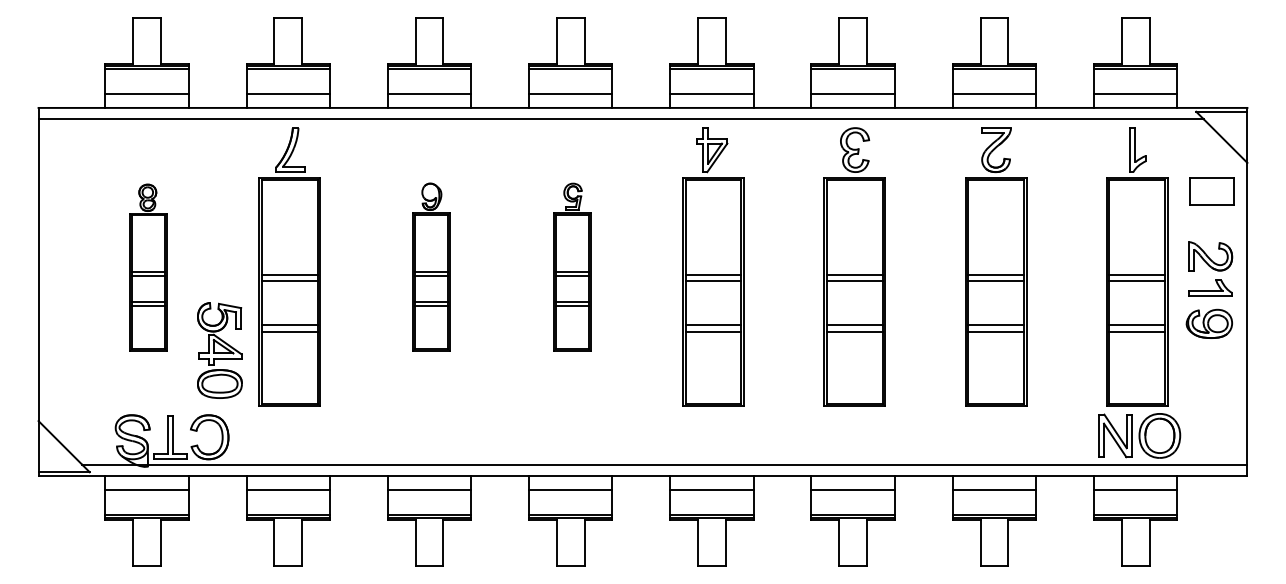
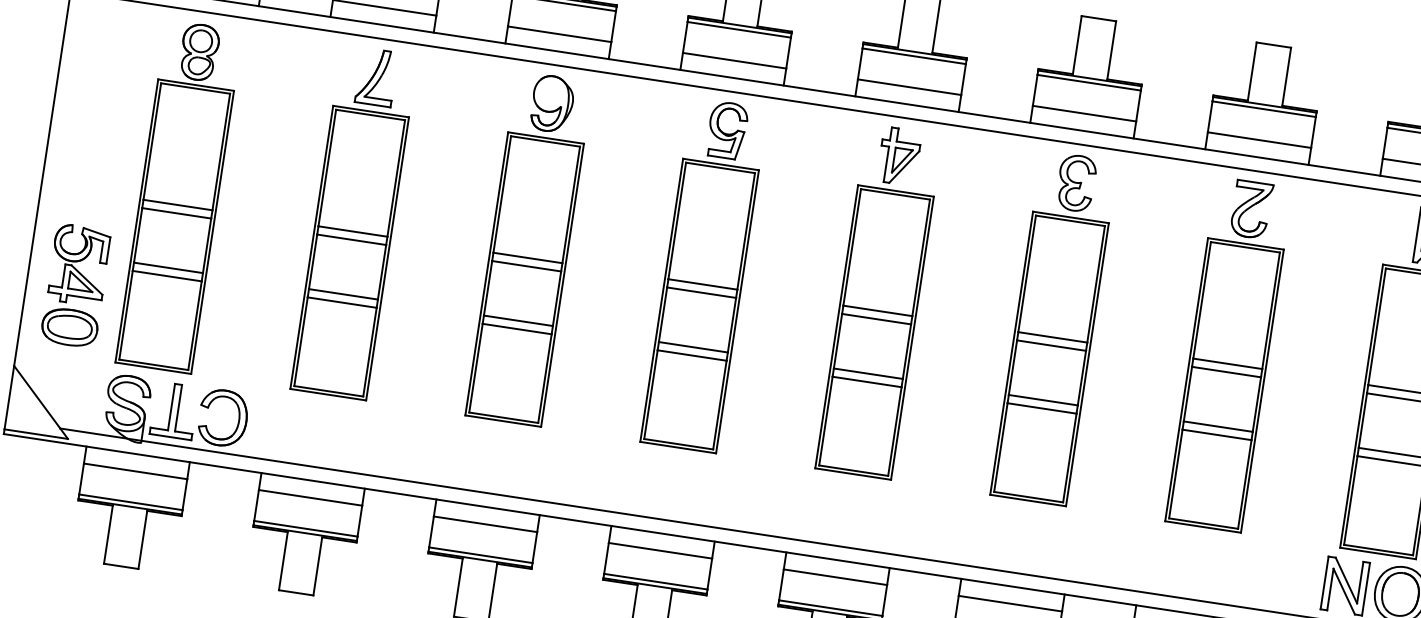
part: (431, 266) -> (529, 248), size x1.67
part: (572, 266) -> (704, 274), size x1.67
part: (148, 267) -> (179, 196), size x1.67
part: (219, 350) -> (75, 285), moved

